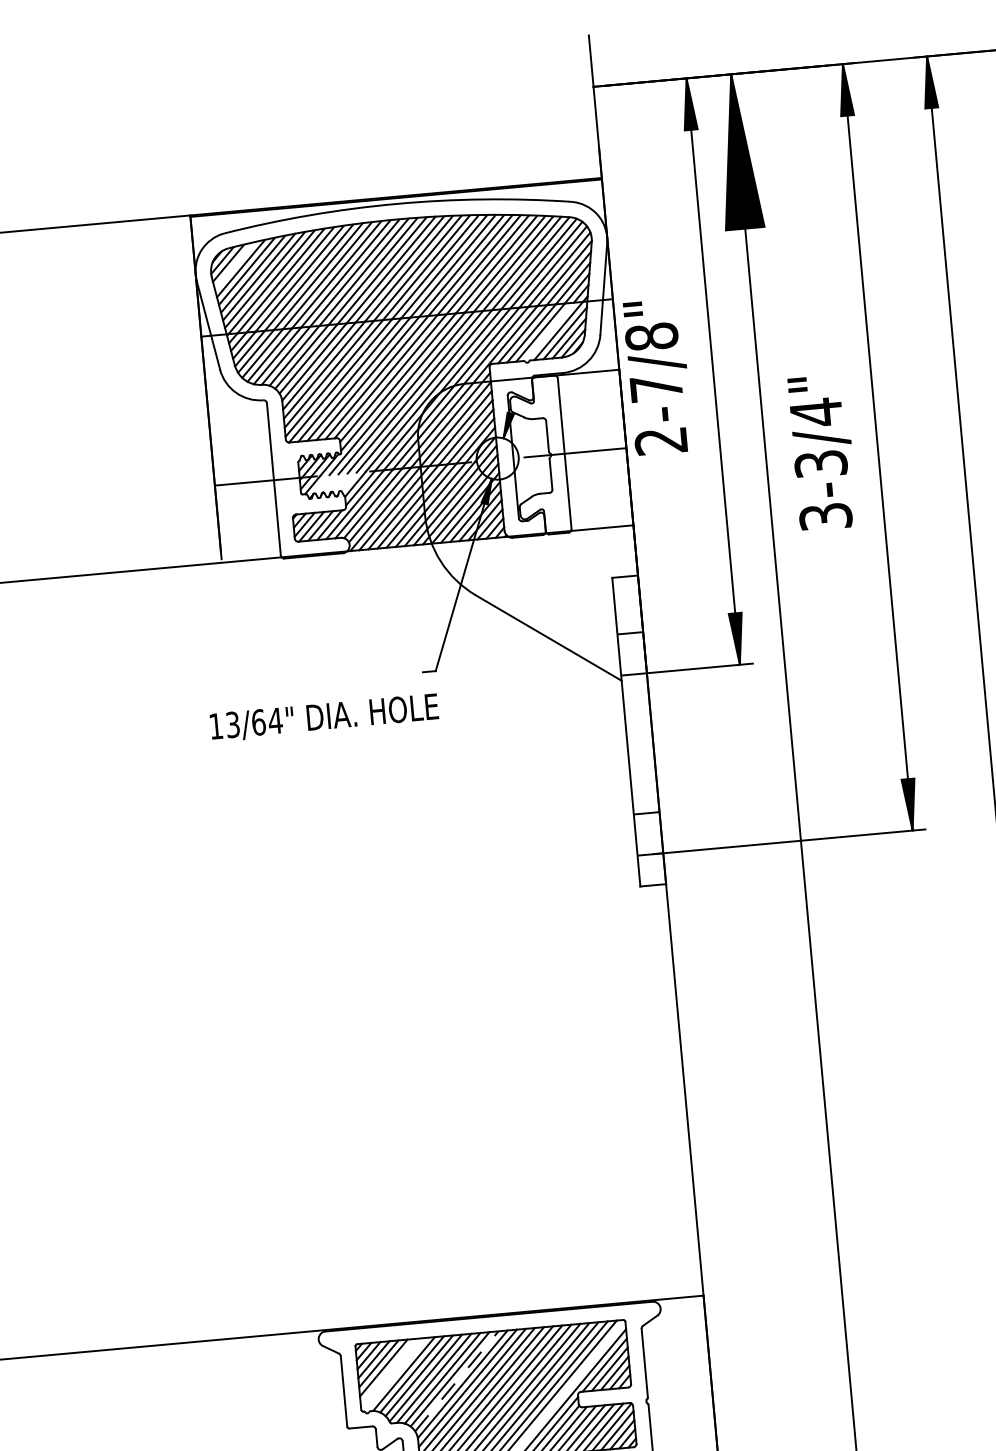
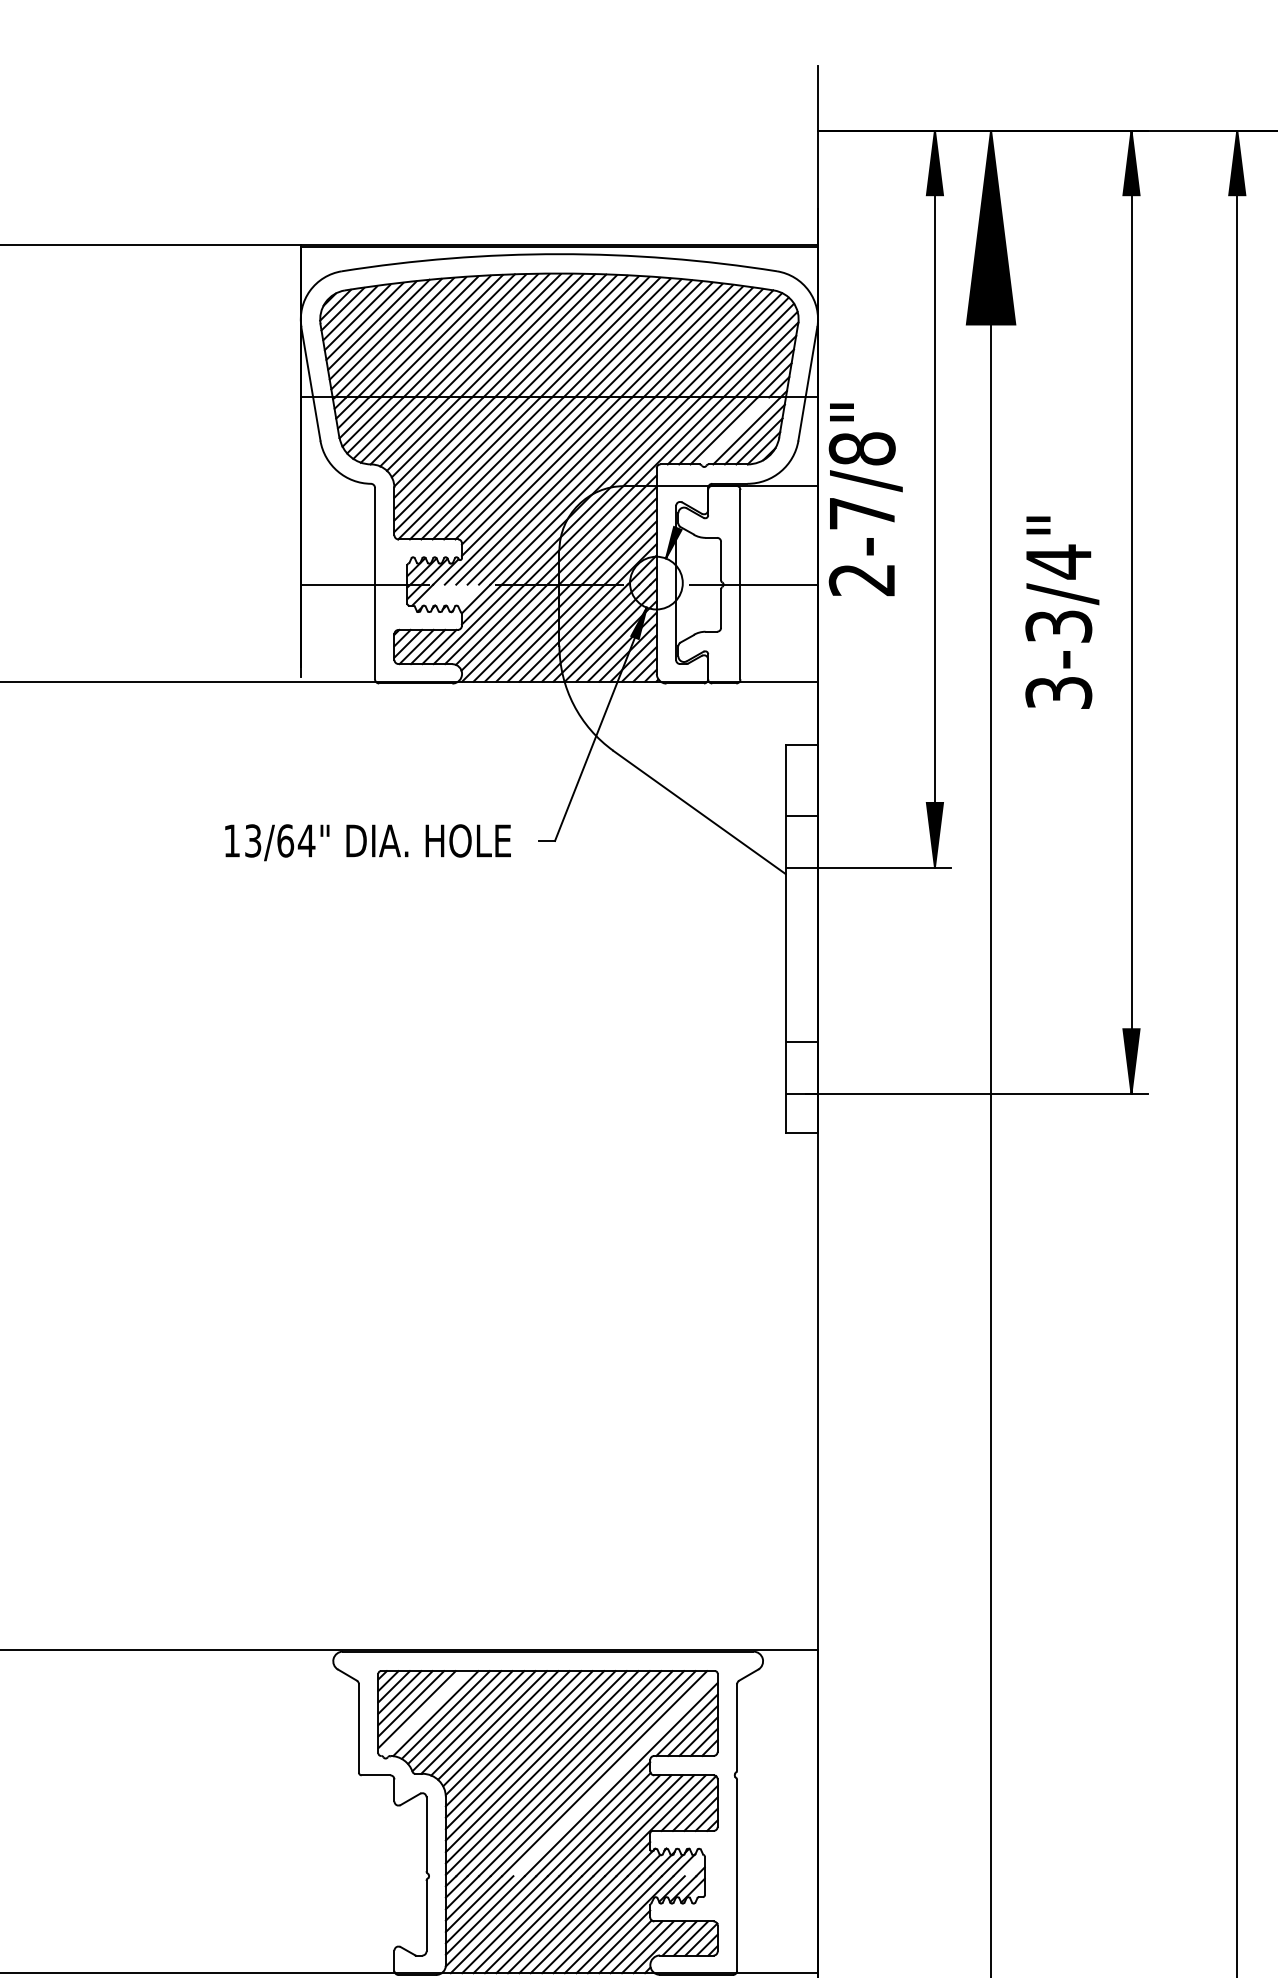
line: (234, 266) -> (350, 313), added
text: (324, 717) -> (367, 842), moved
line: (388, 1372) -> (416, 1709), added
line: (457, 1381) -> (501, 1728), dashed -> solid

